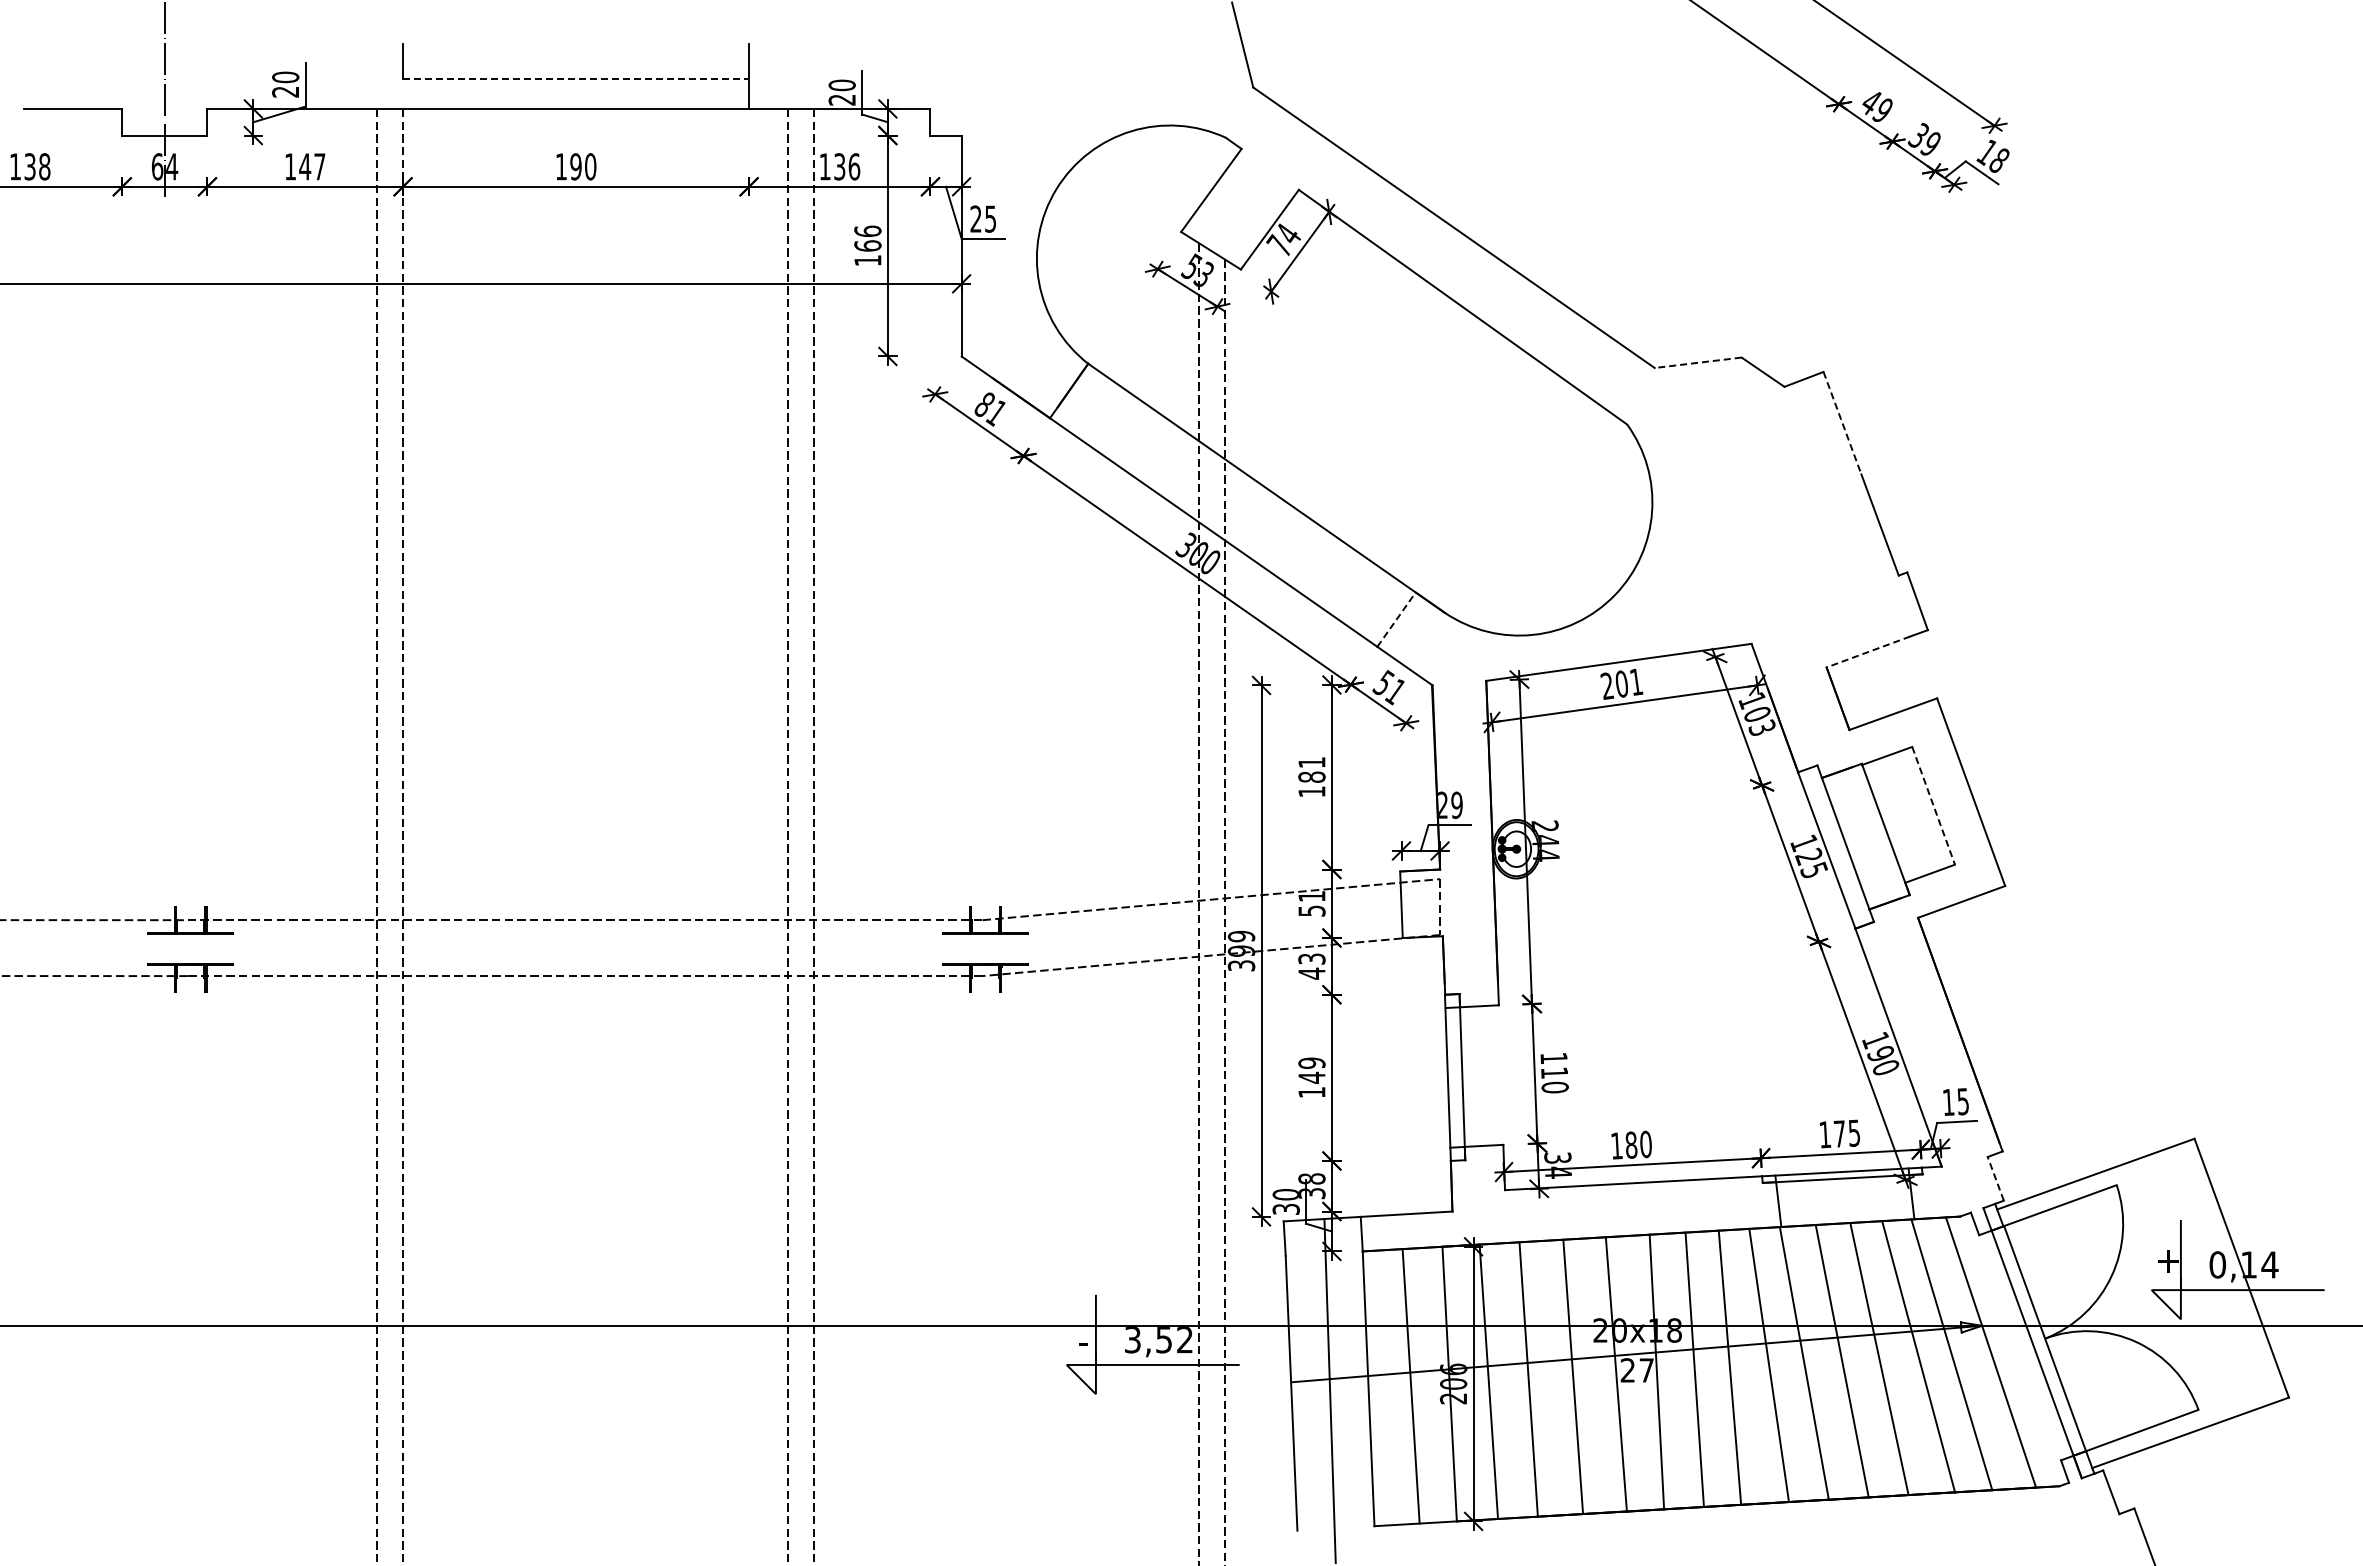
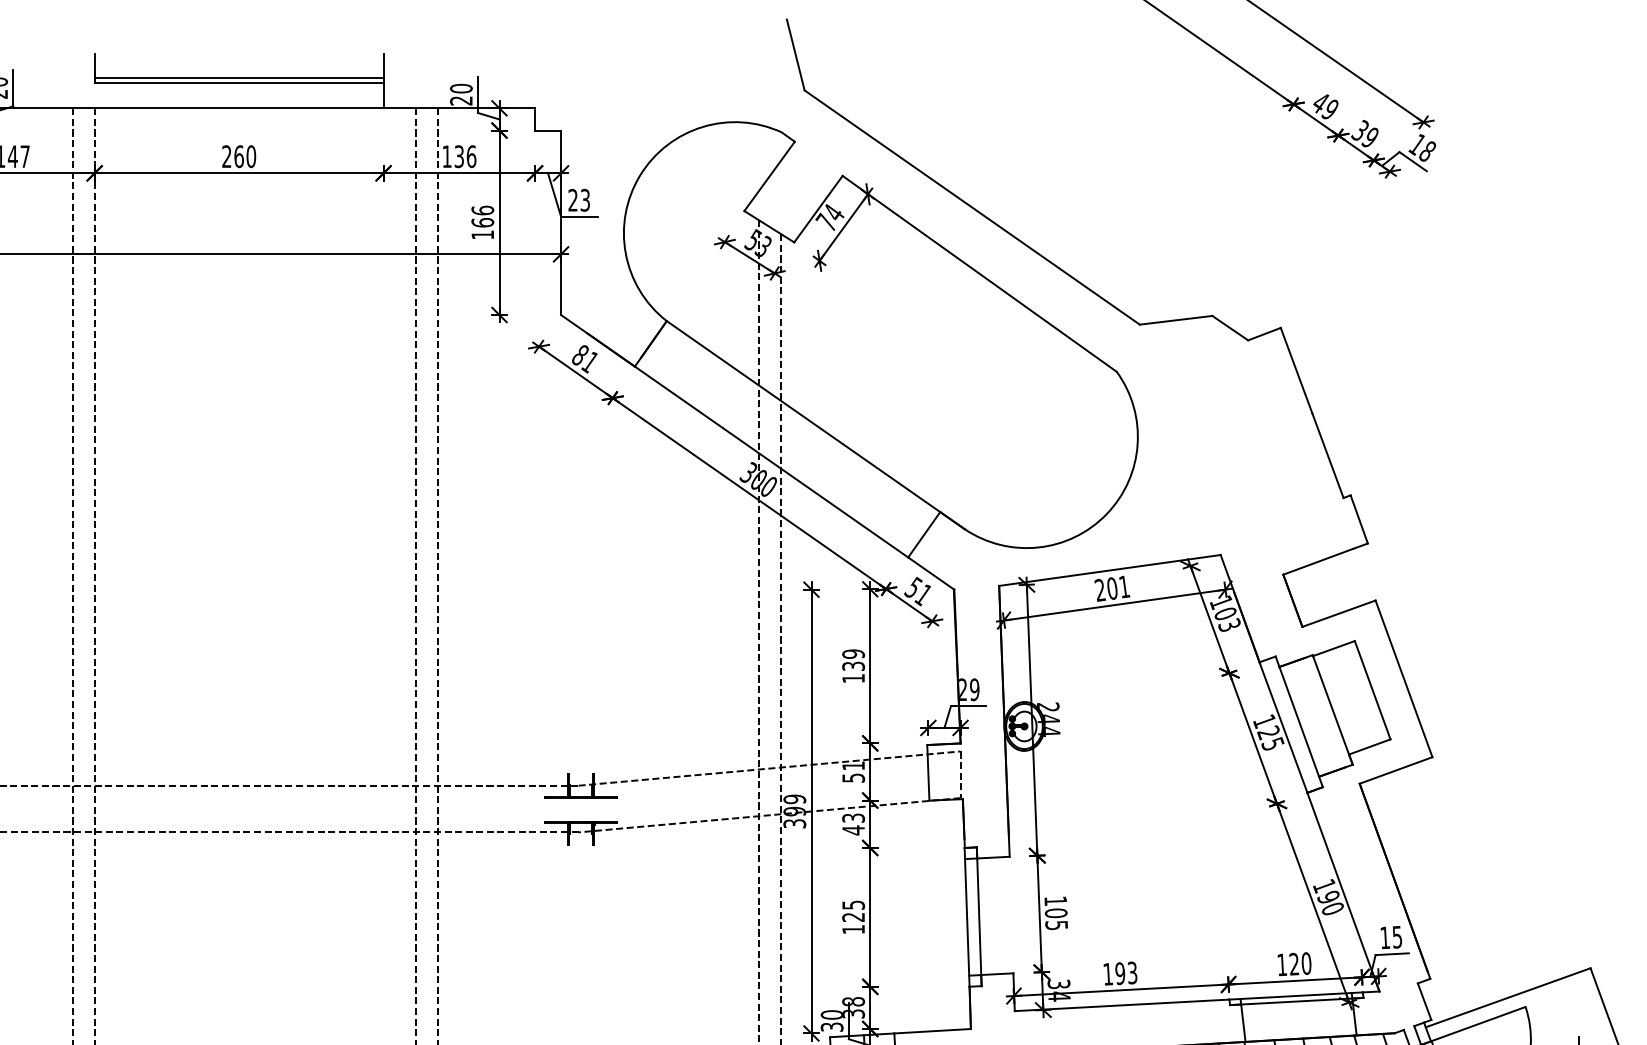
line: (576, 72) -> (239, 77), added
line: (576, 78) -> (239, 82), dashed -> solid
text: (568, 166) -> (232, 156), 190 -> 260
text: (990, 218) -> (585, 199), 25 -> 23
line: (1698, 362) -> (1176, 320), dashed -> solid
line: (1842, 423) -> (1296, 370), dashed -> solid
line: (1396, 619) -> (924, 534), dashed -> solid
line: (1868, 651) -> (1318, 561), dashed -> solid
text: (1311, 769) -> (853, 659), 181 -> 139
line: (1933, 805) -> (1372, 689), dashed -> solid
text: (1311, 1070) -> (853, 911), 149 -> 125
text: (1554, 1080) -> (1056, 919), 110 -> 105
text: (1846, 1133) -> (1299, 963), 175 -> 120
text: (1638, 1144) -> (1126, 973), 180 -> 193
line: (1995, 1178) -> (1424, 1001), dashed -> solid

